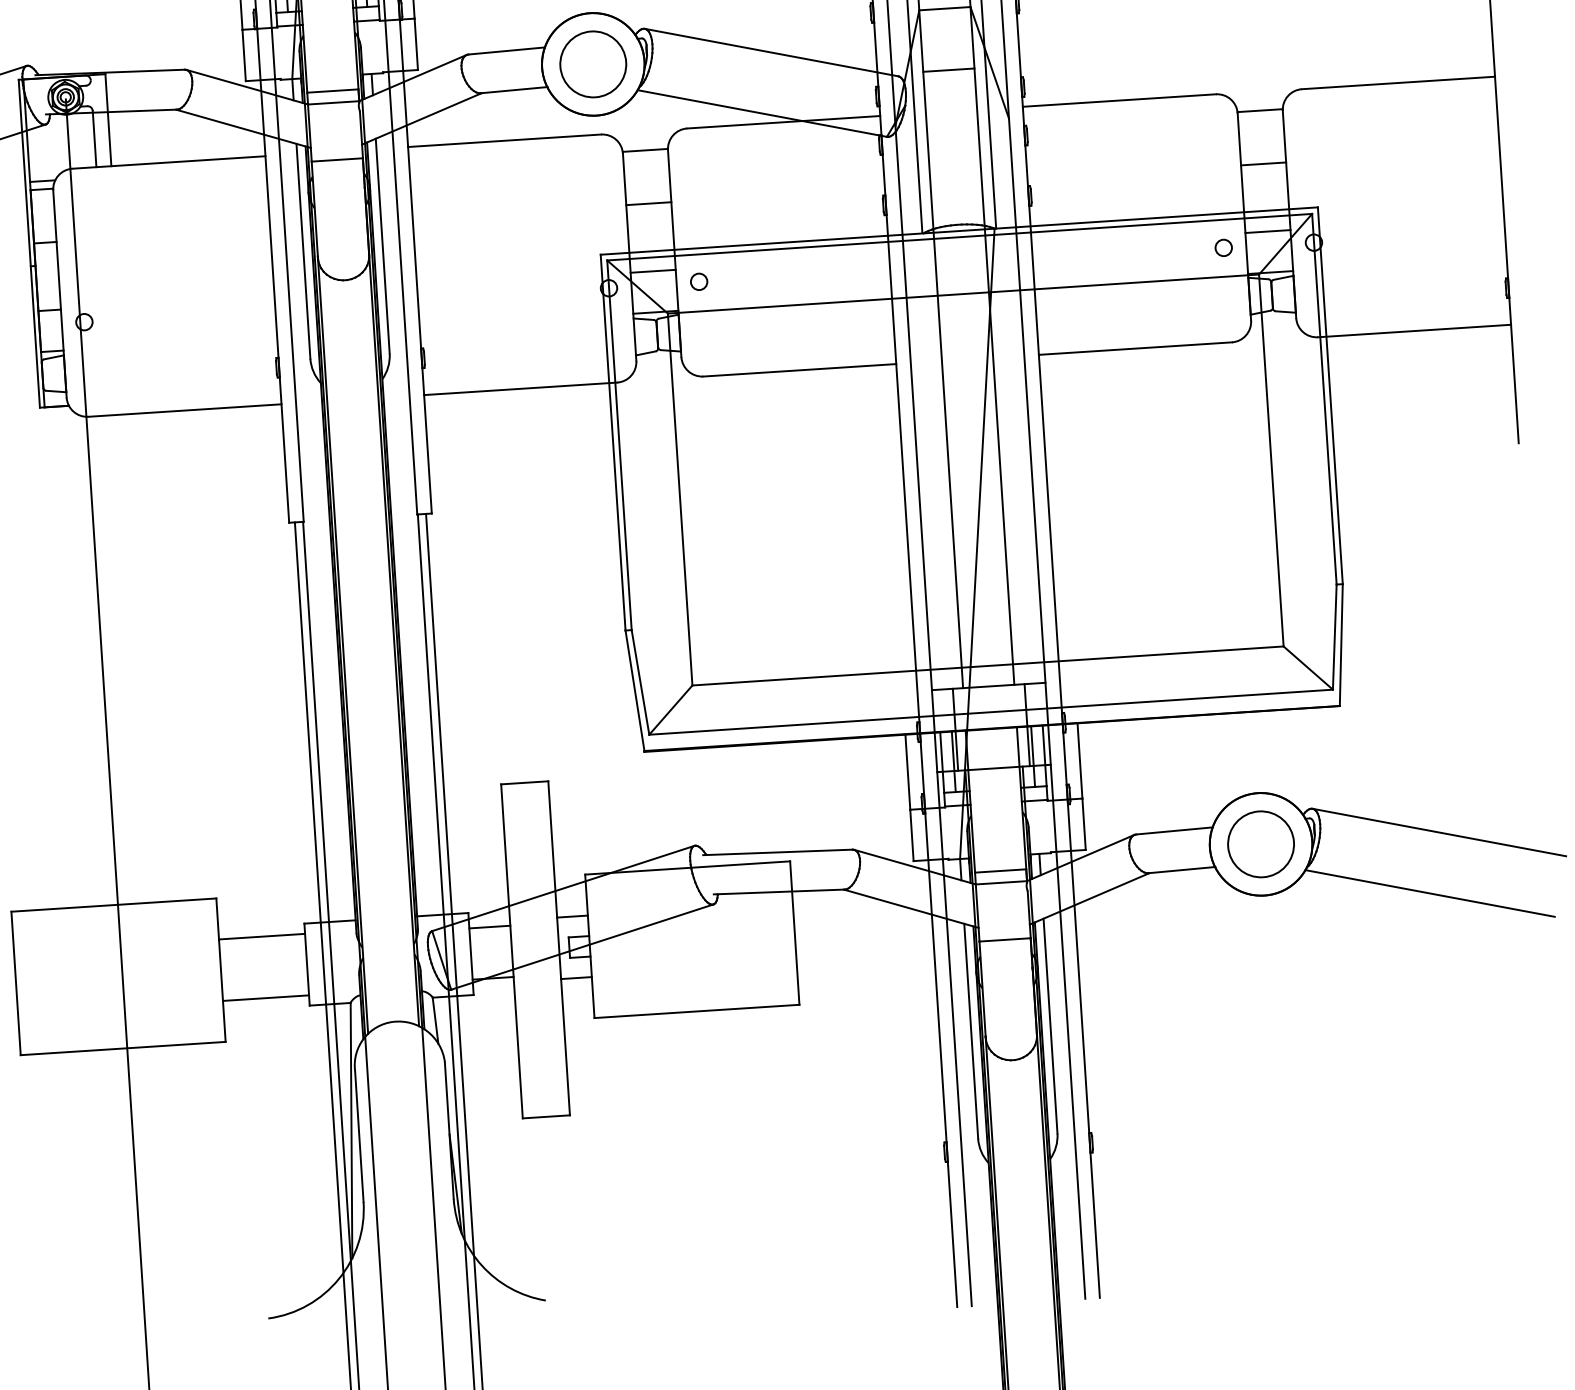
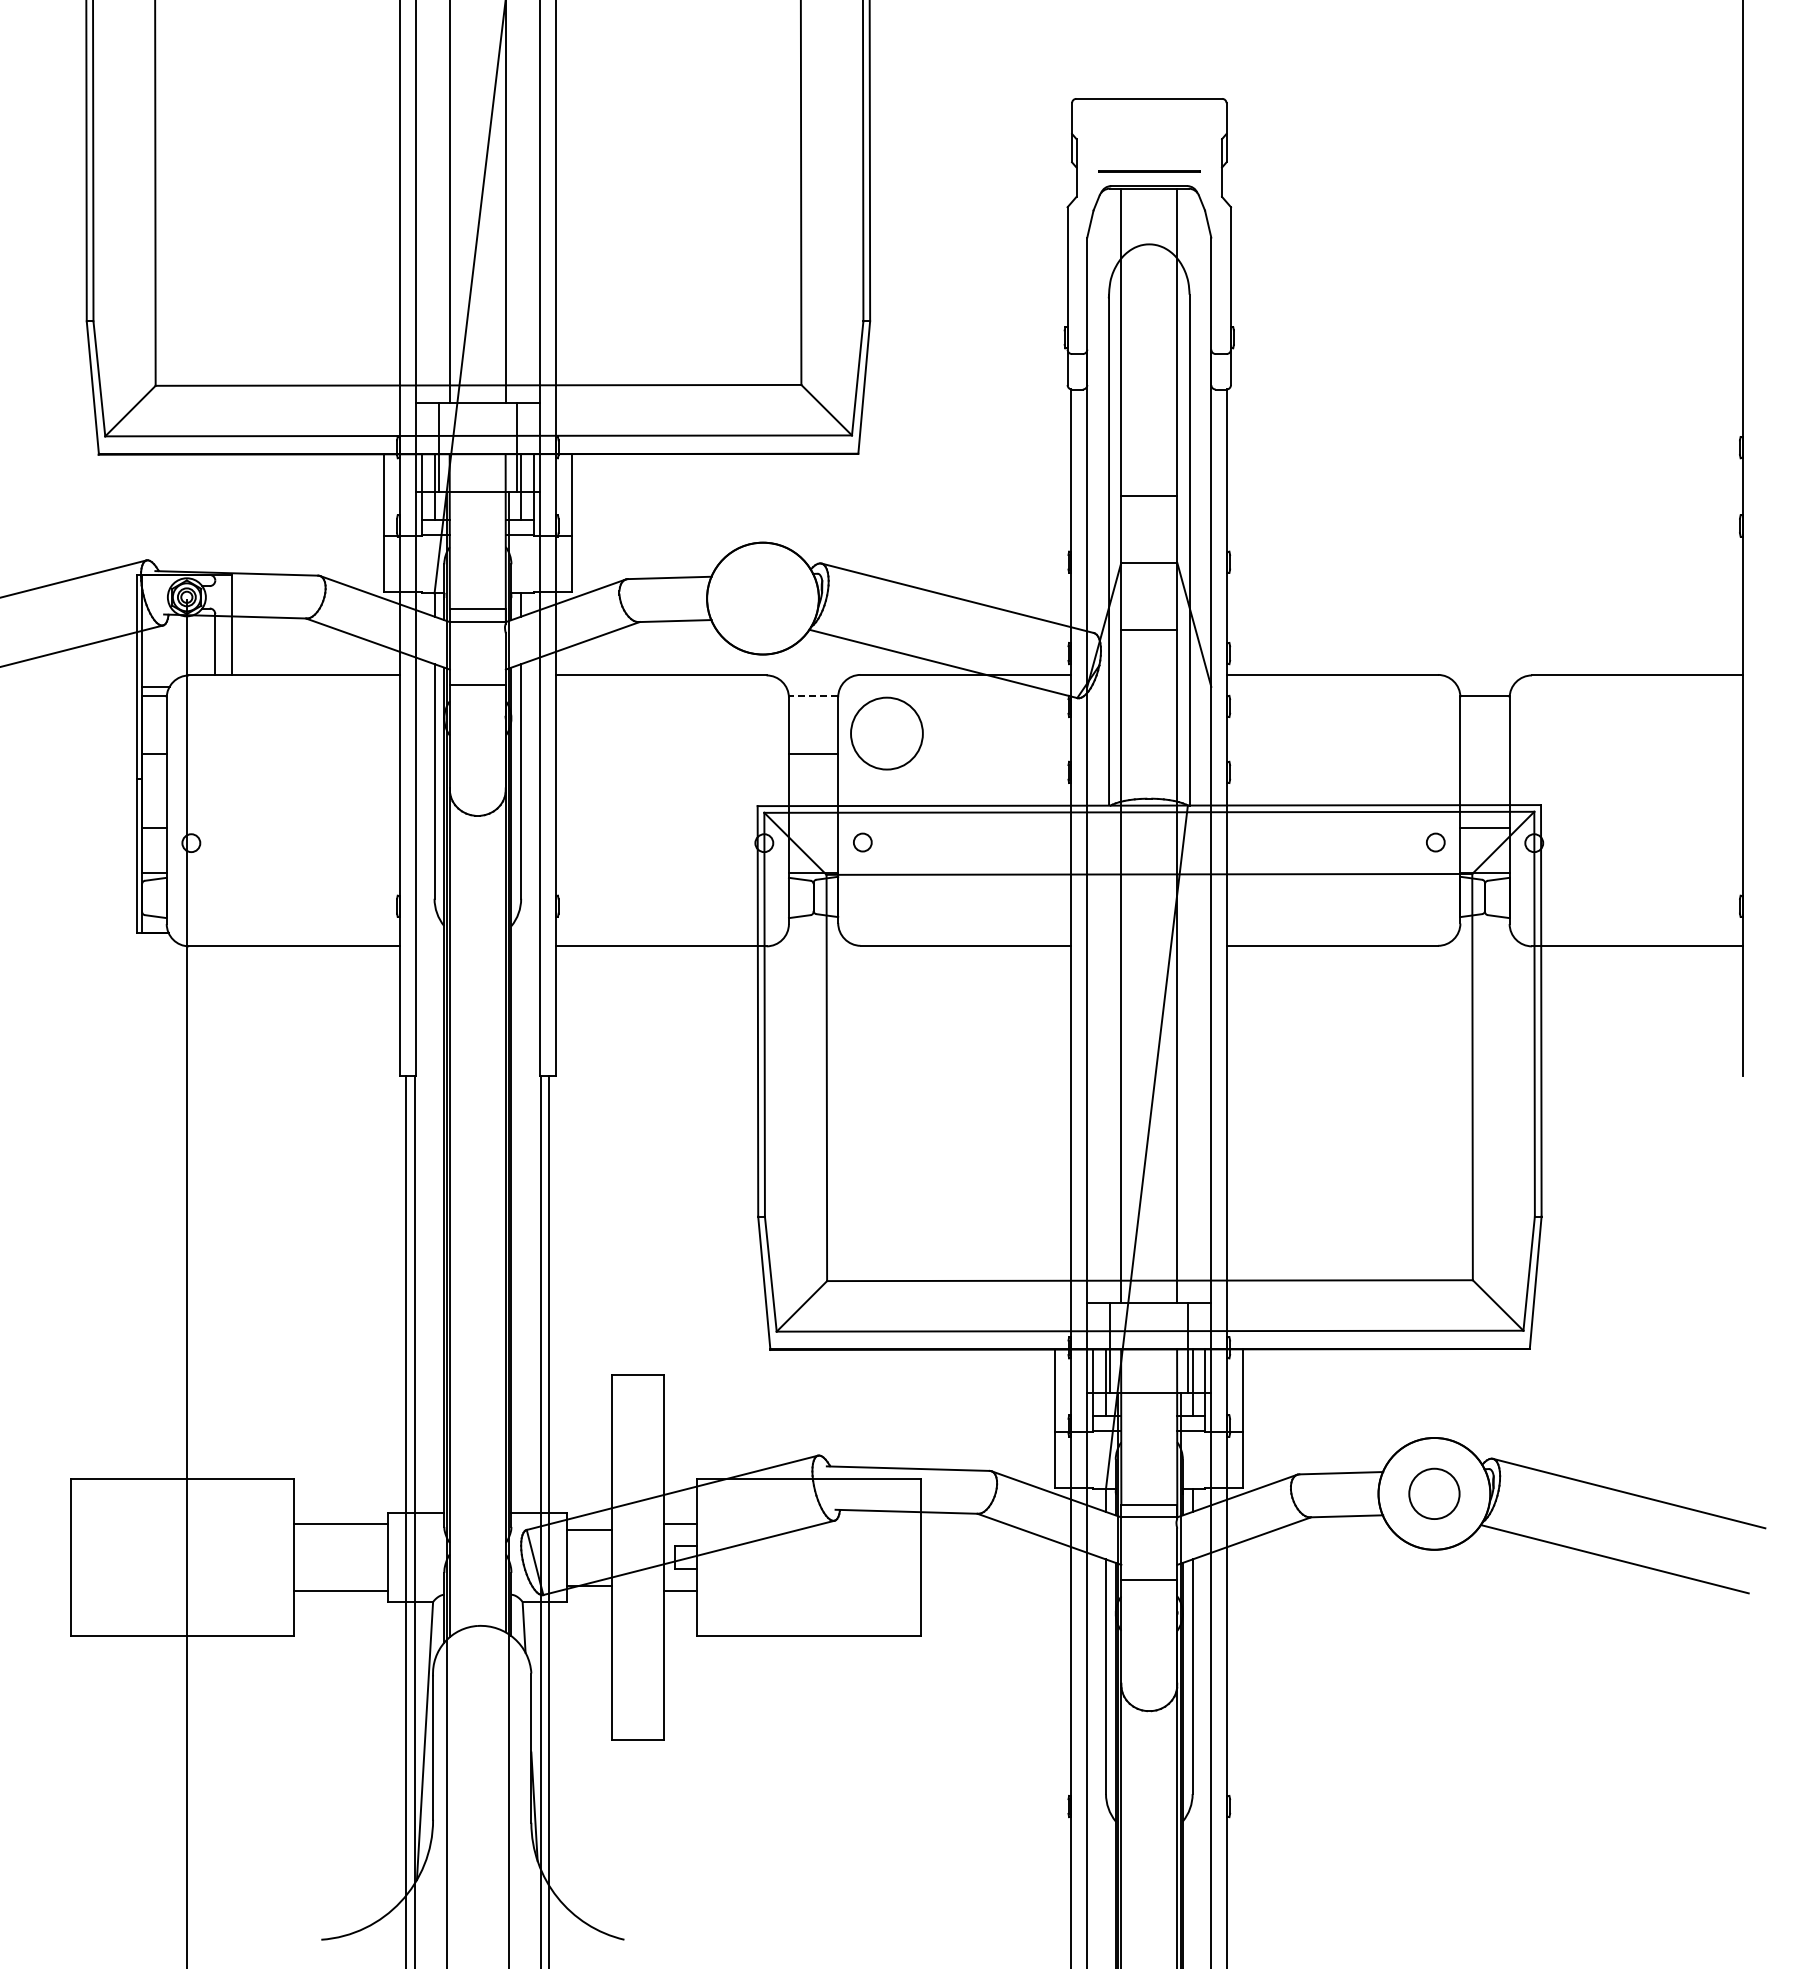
circle: (592, 64) -> (886, 733), moved
line: (645, 150) -> (813, 695), solid -> dashed
line: (1263, 164) -> (1484, 754), removed
line: (653, 270) -> (813, 827), removed
circle: (1261, 843) -> (1434, 1493), size x0.7

